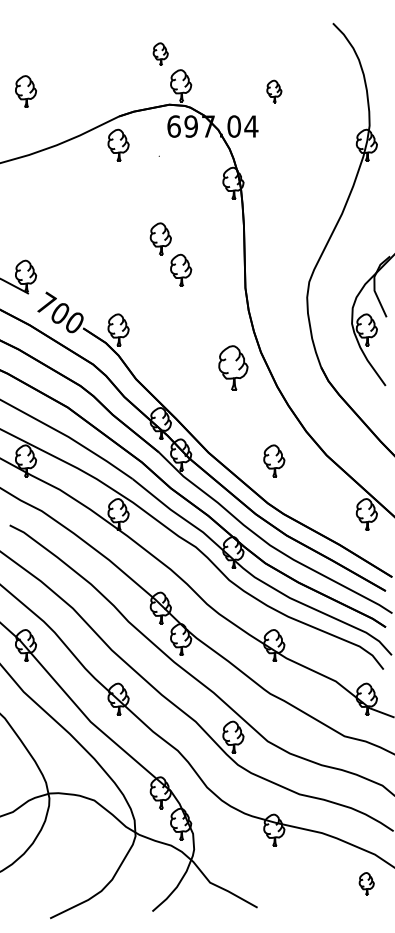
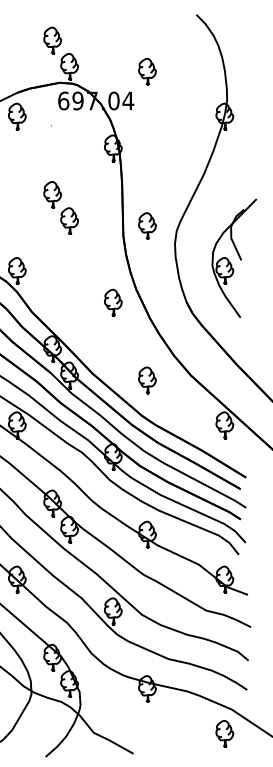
part: (160, 53) -> (52, 39), size x1.43
part: (274, 91) -> (147, 71), size x1.43
part: (274, 275) -> (147, 225), added
part: (233, 367) -> (113, 302), size x0.71
part: (366, 883) -> (224, 733), size x1.43

